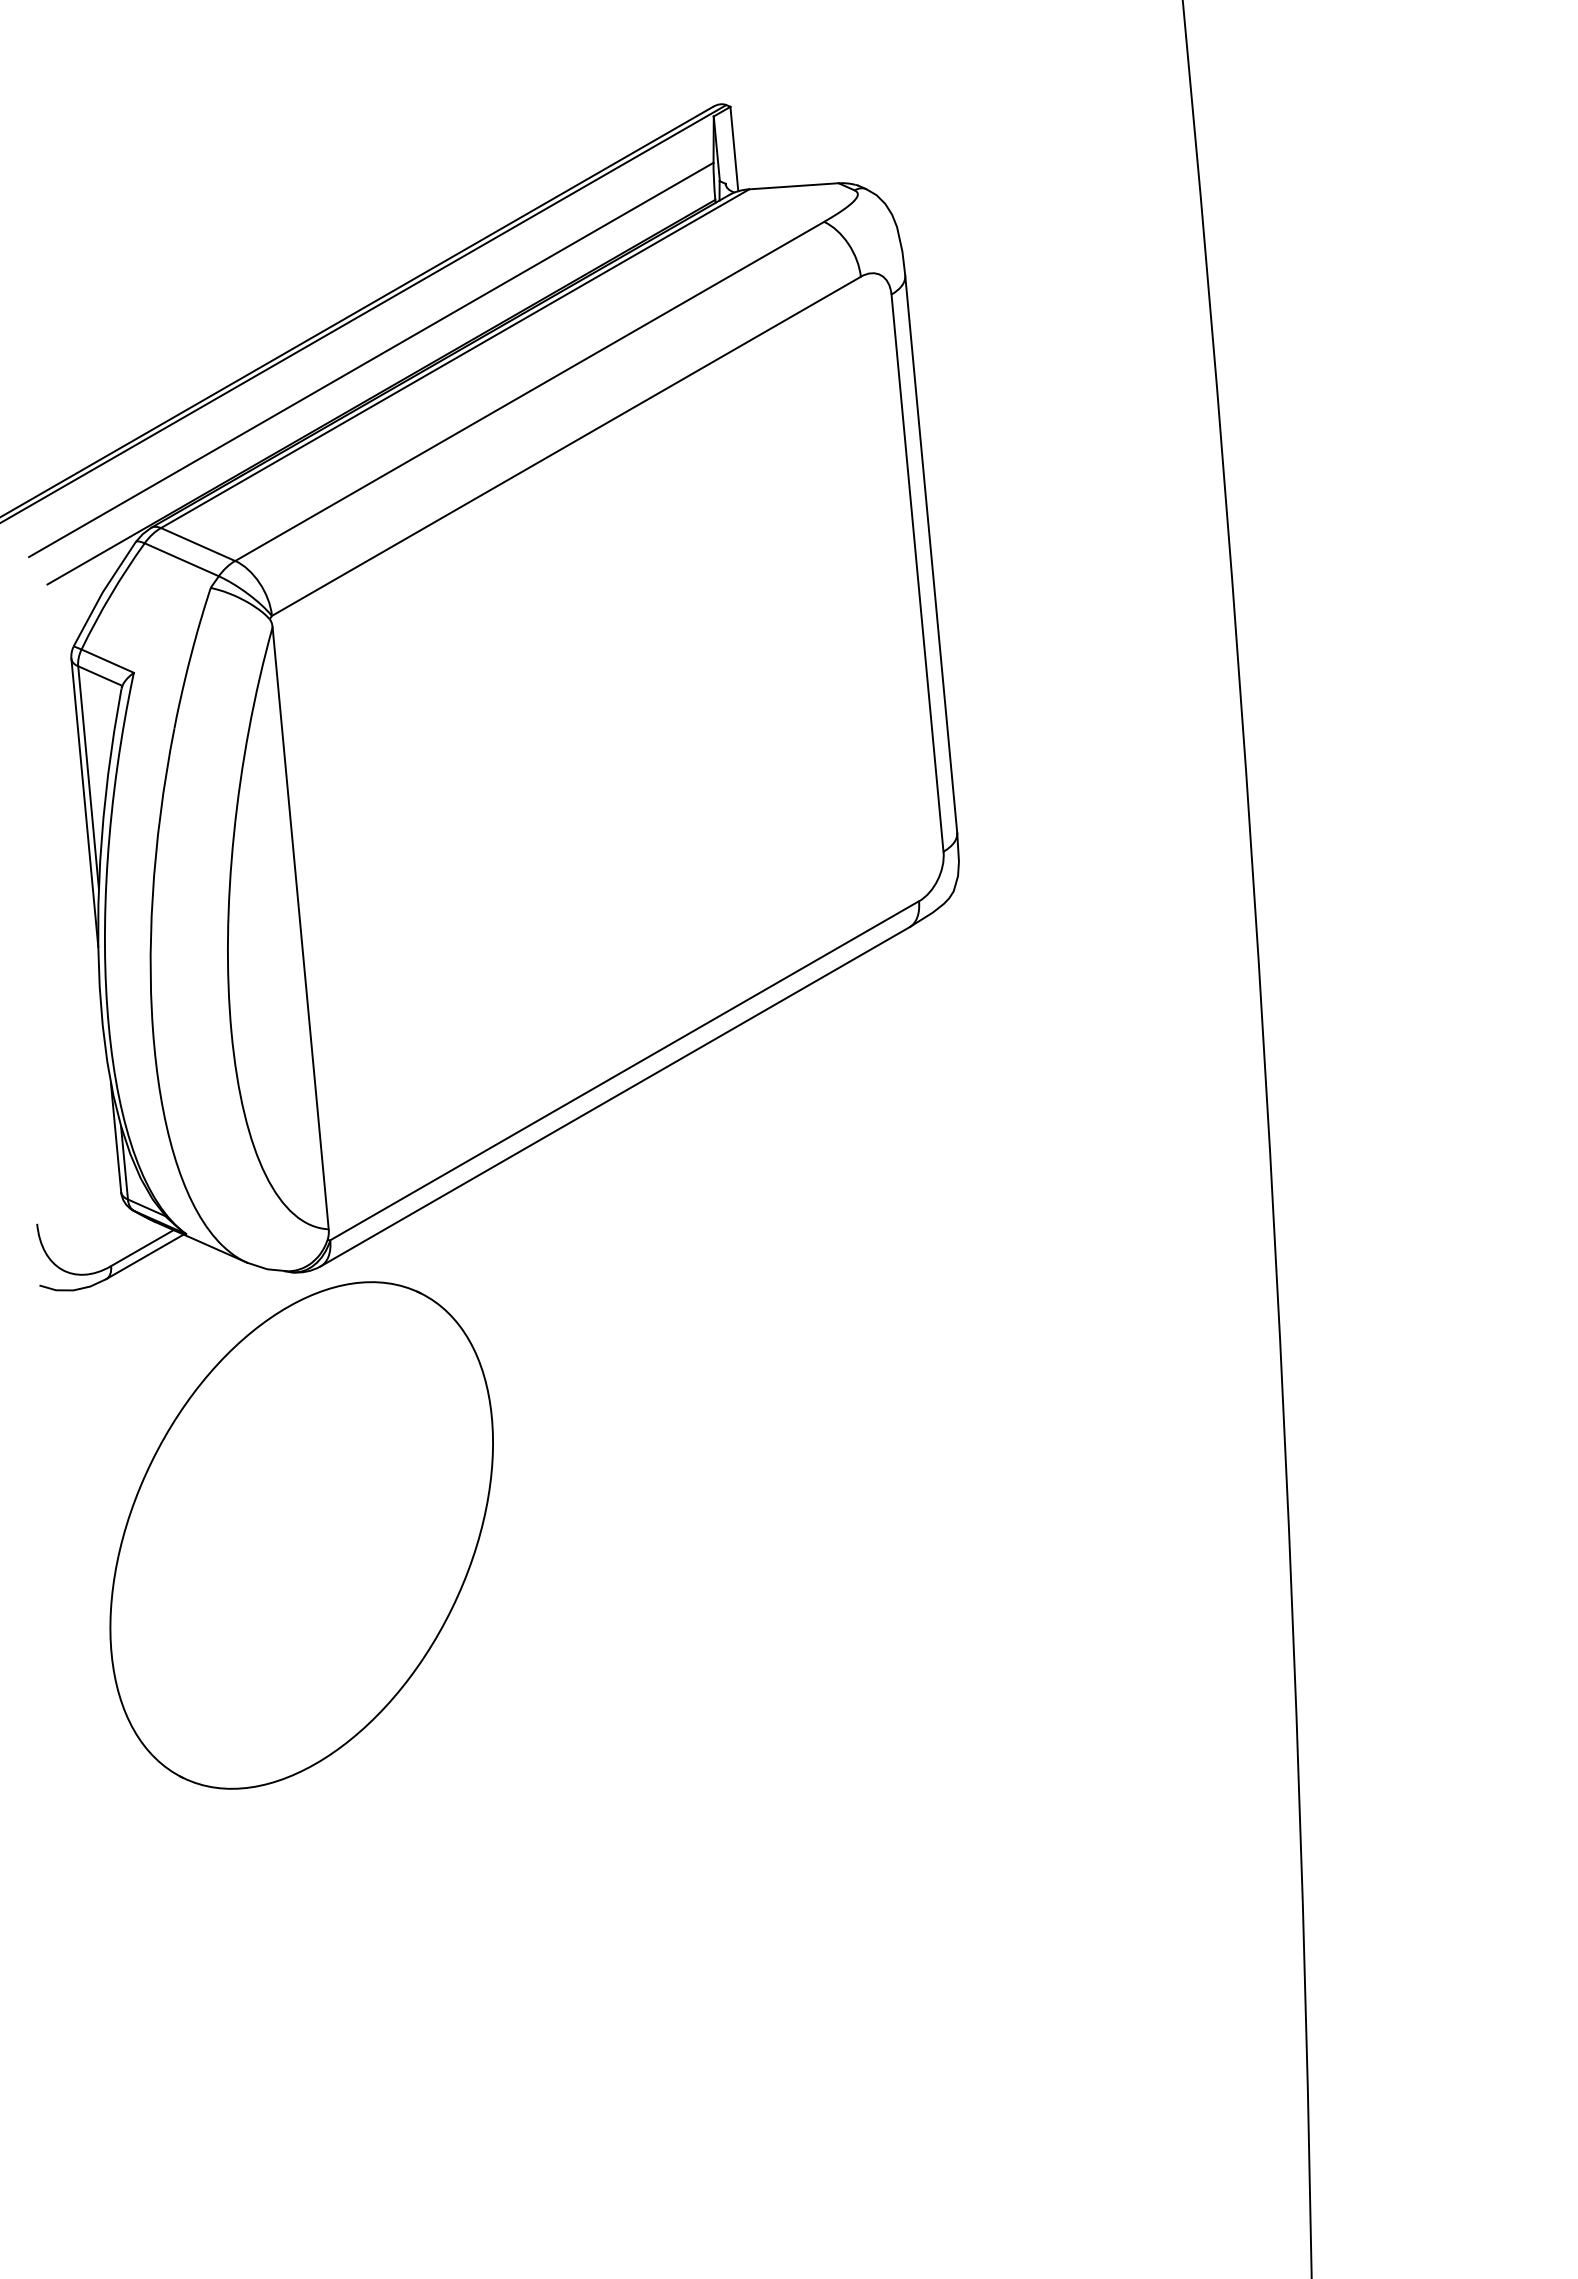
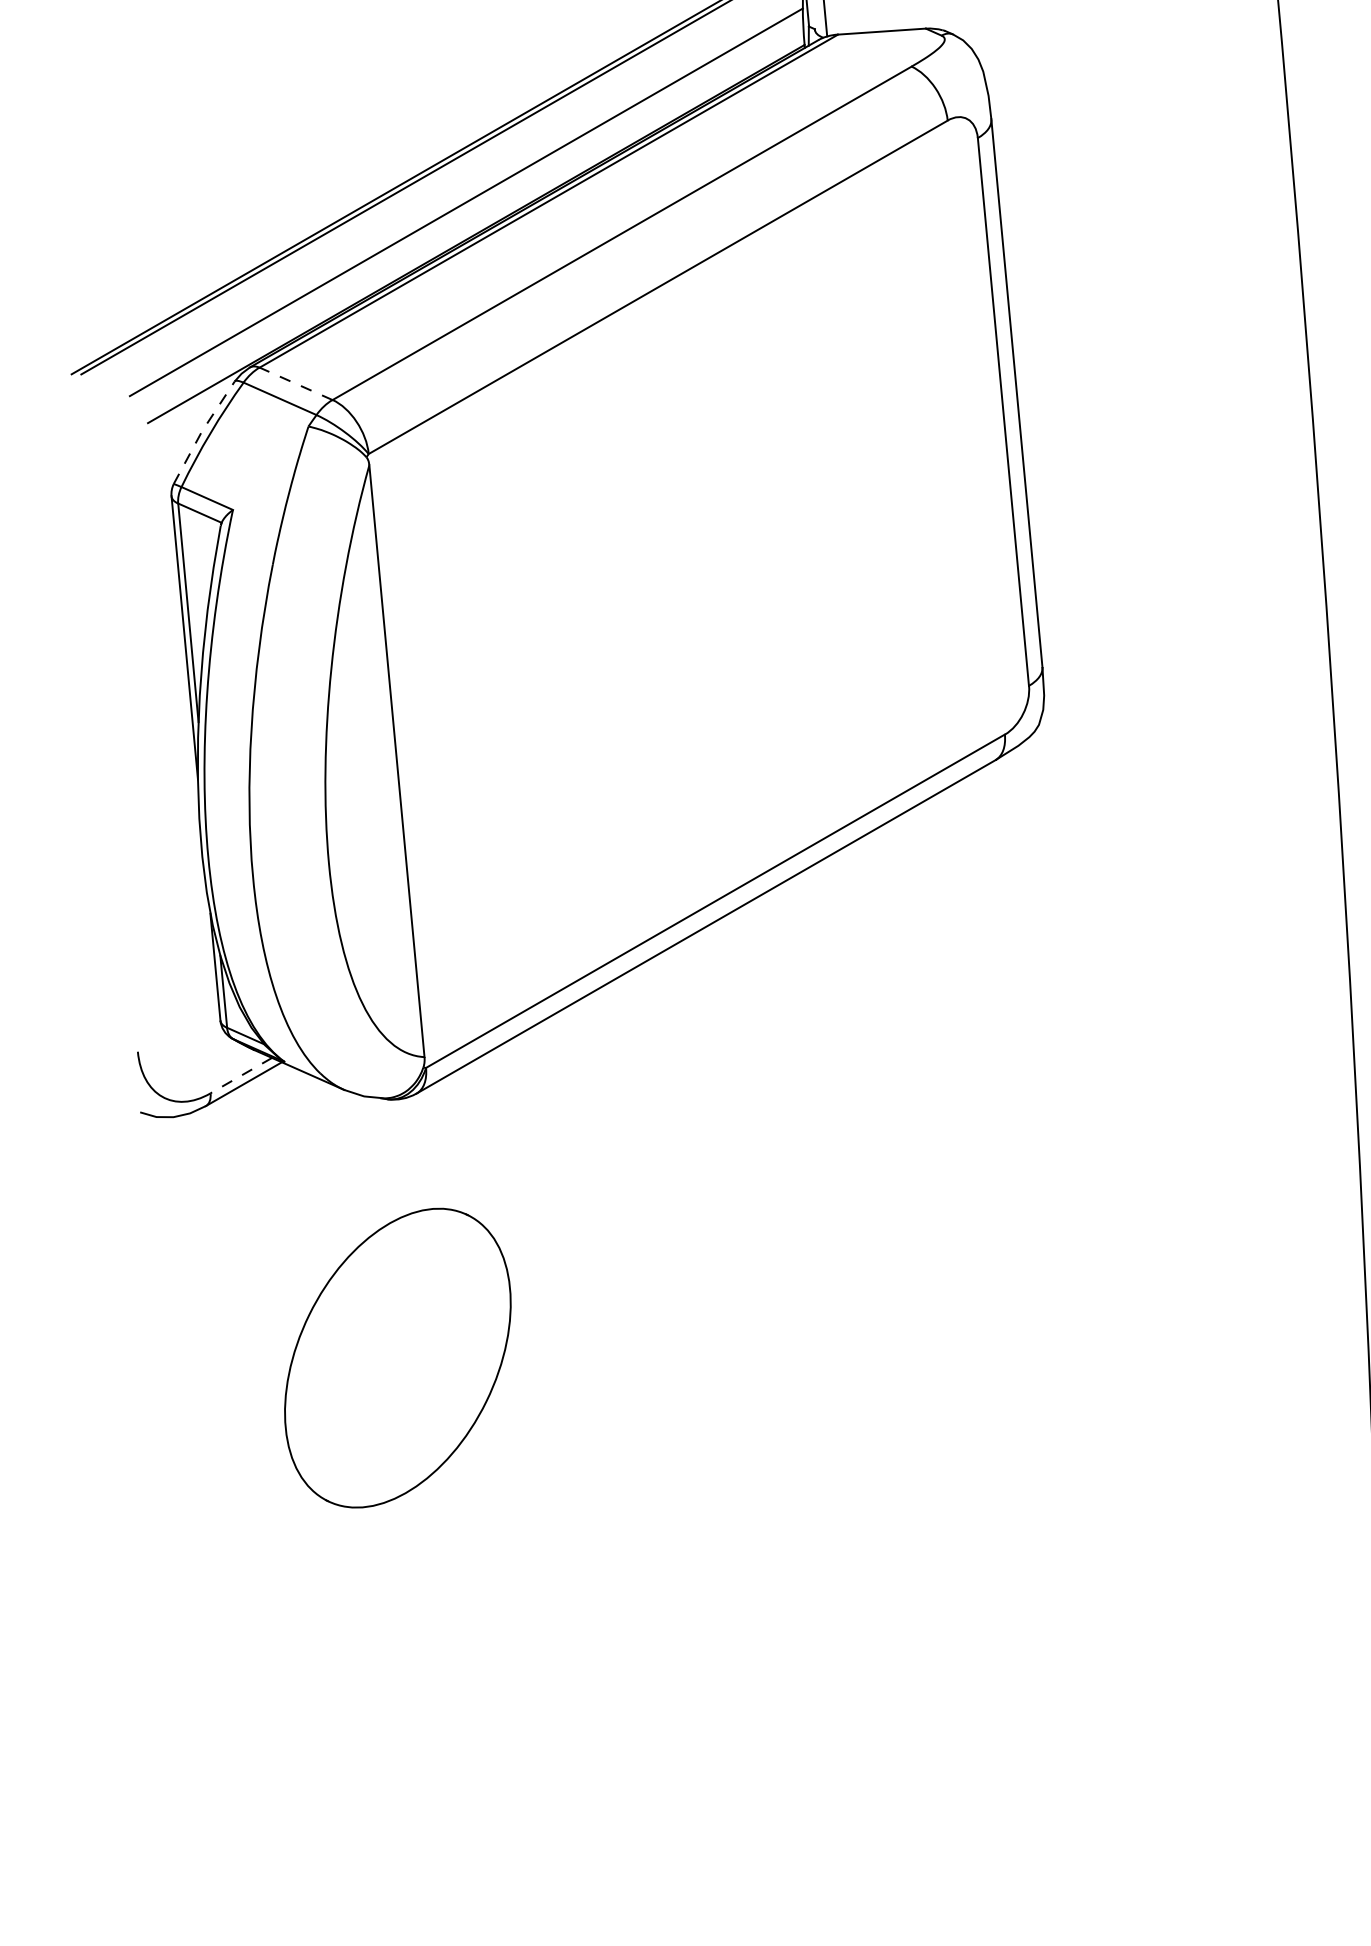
line: (198, 544) -> (296, 383), solid -> dashed
line: (102, 592) -> (202, 431), solid -> dashed
line: (141, 1248) -> (240, 1075), solid -> dashed
part: (301, 1535) -> (397, 1358), size x0.6

